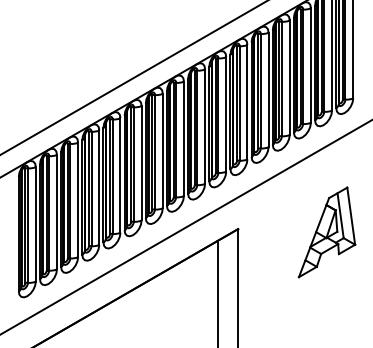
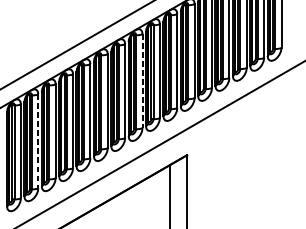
line: (183, 139) -> (142, 81), solid -> dashed
line: (56, 212) -> (37, 141), solid -> dashed
part: (326, 232) -> (259, 158), removed

